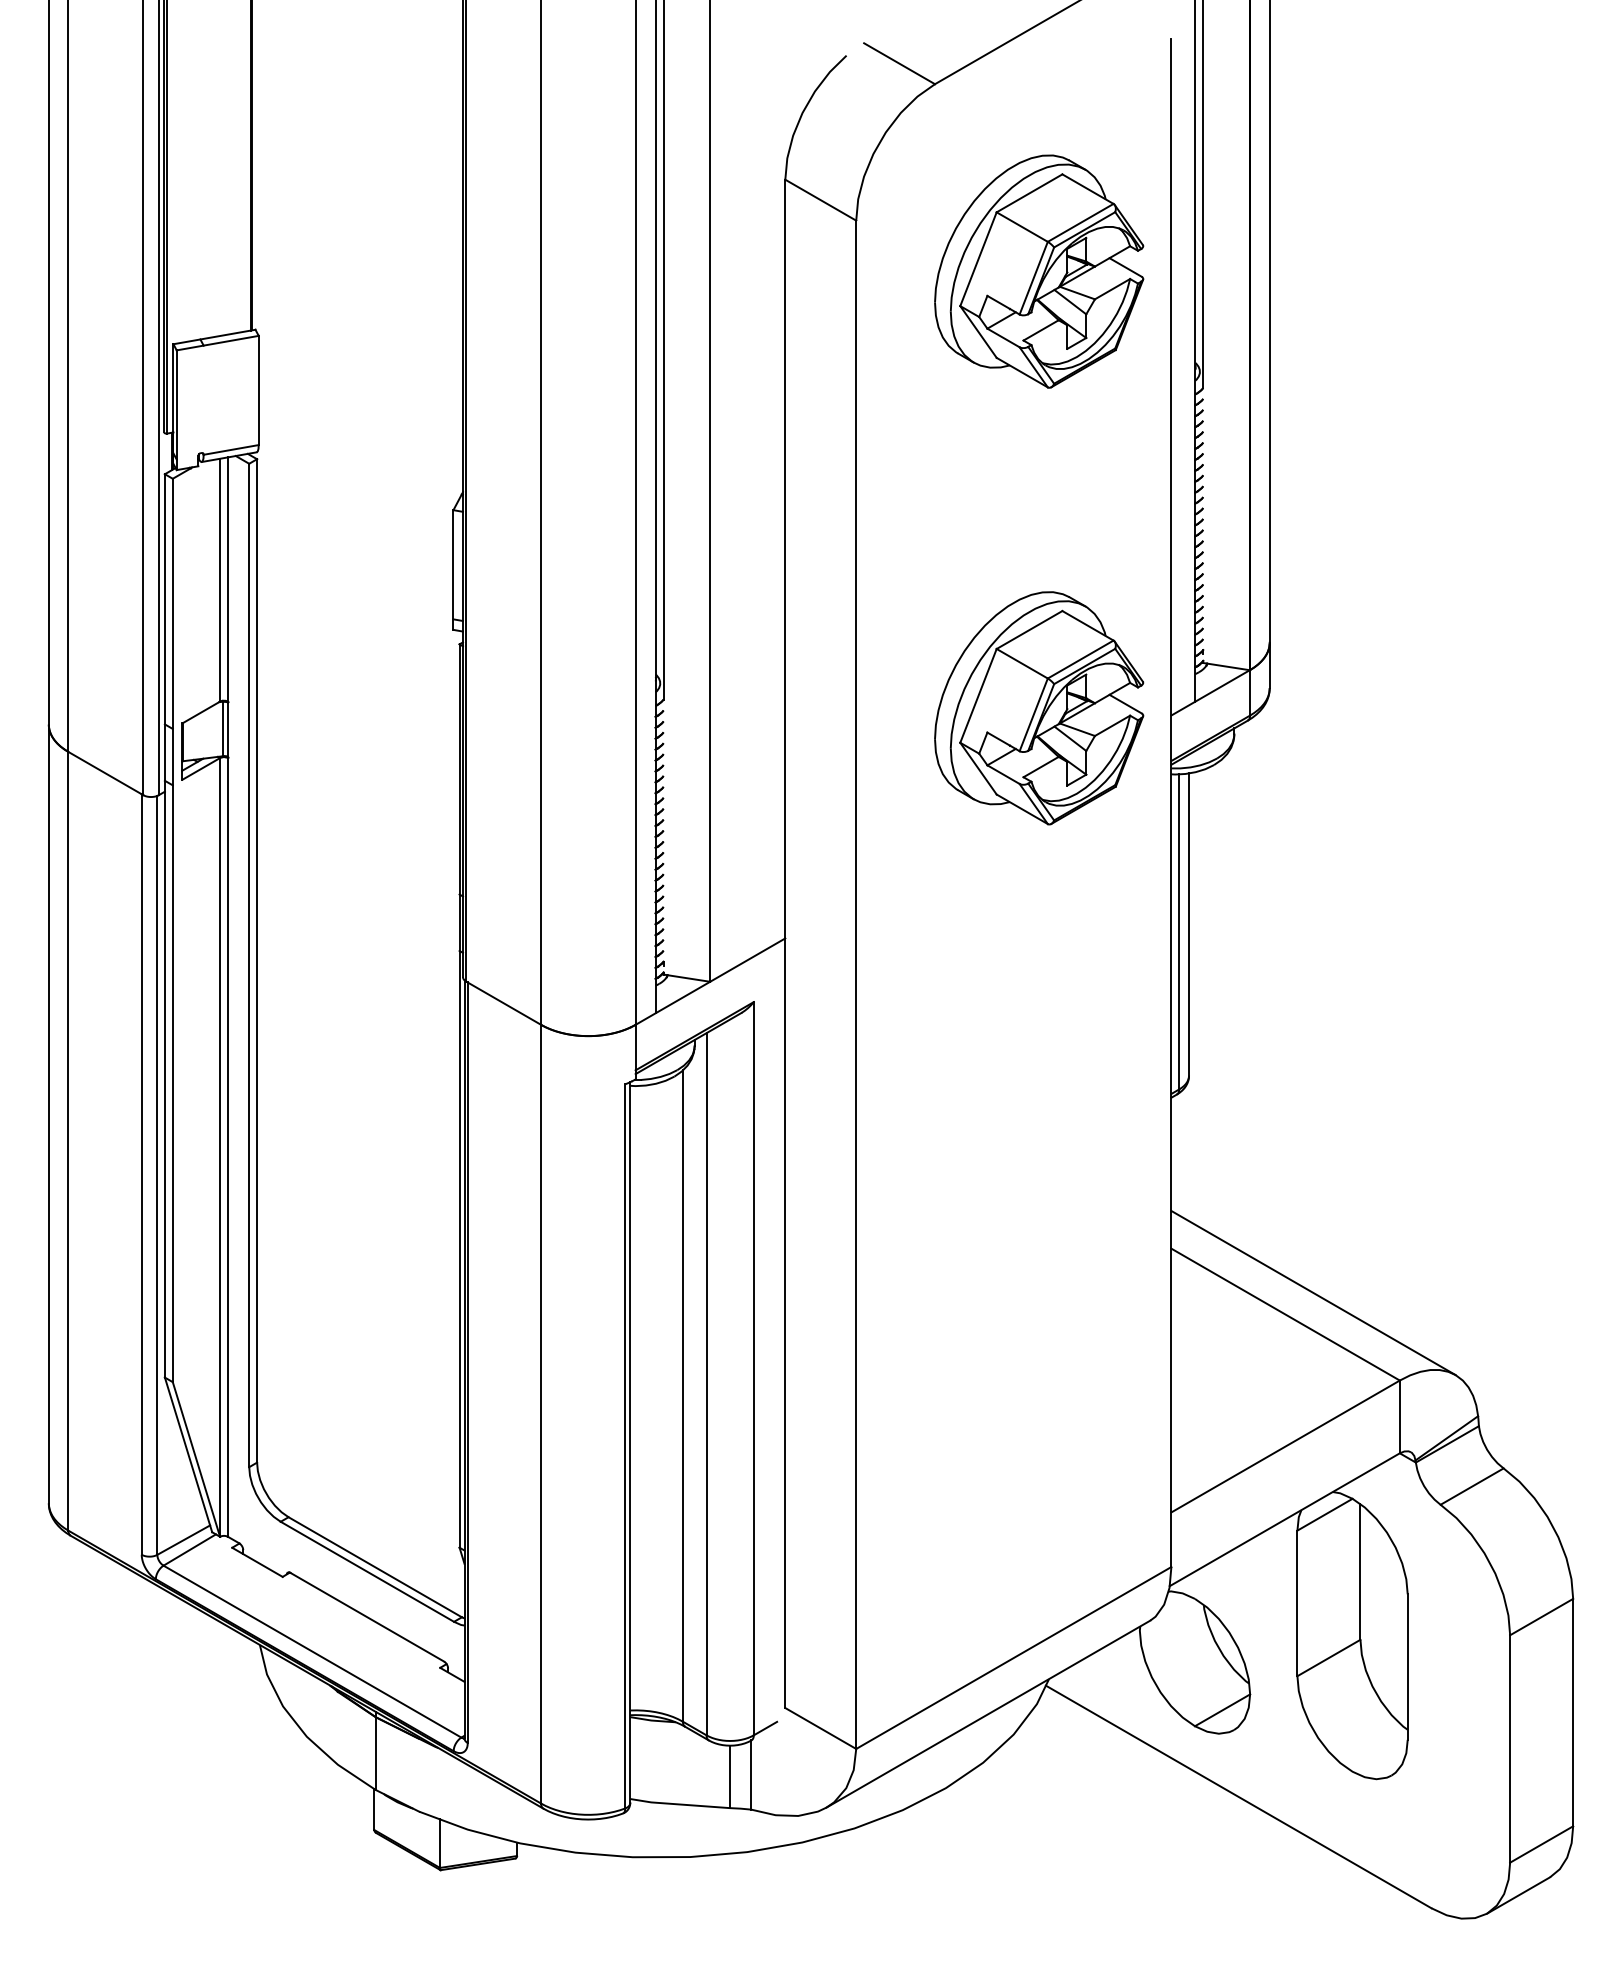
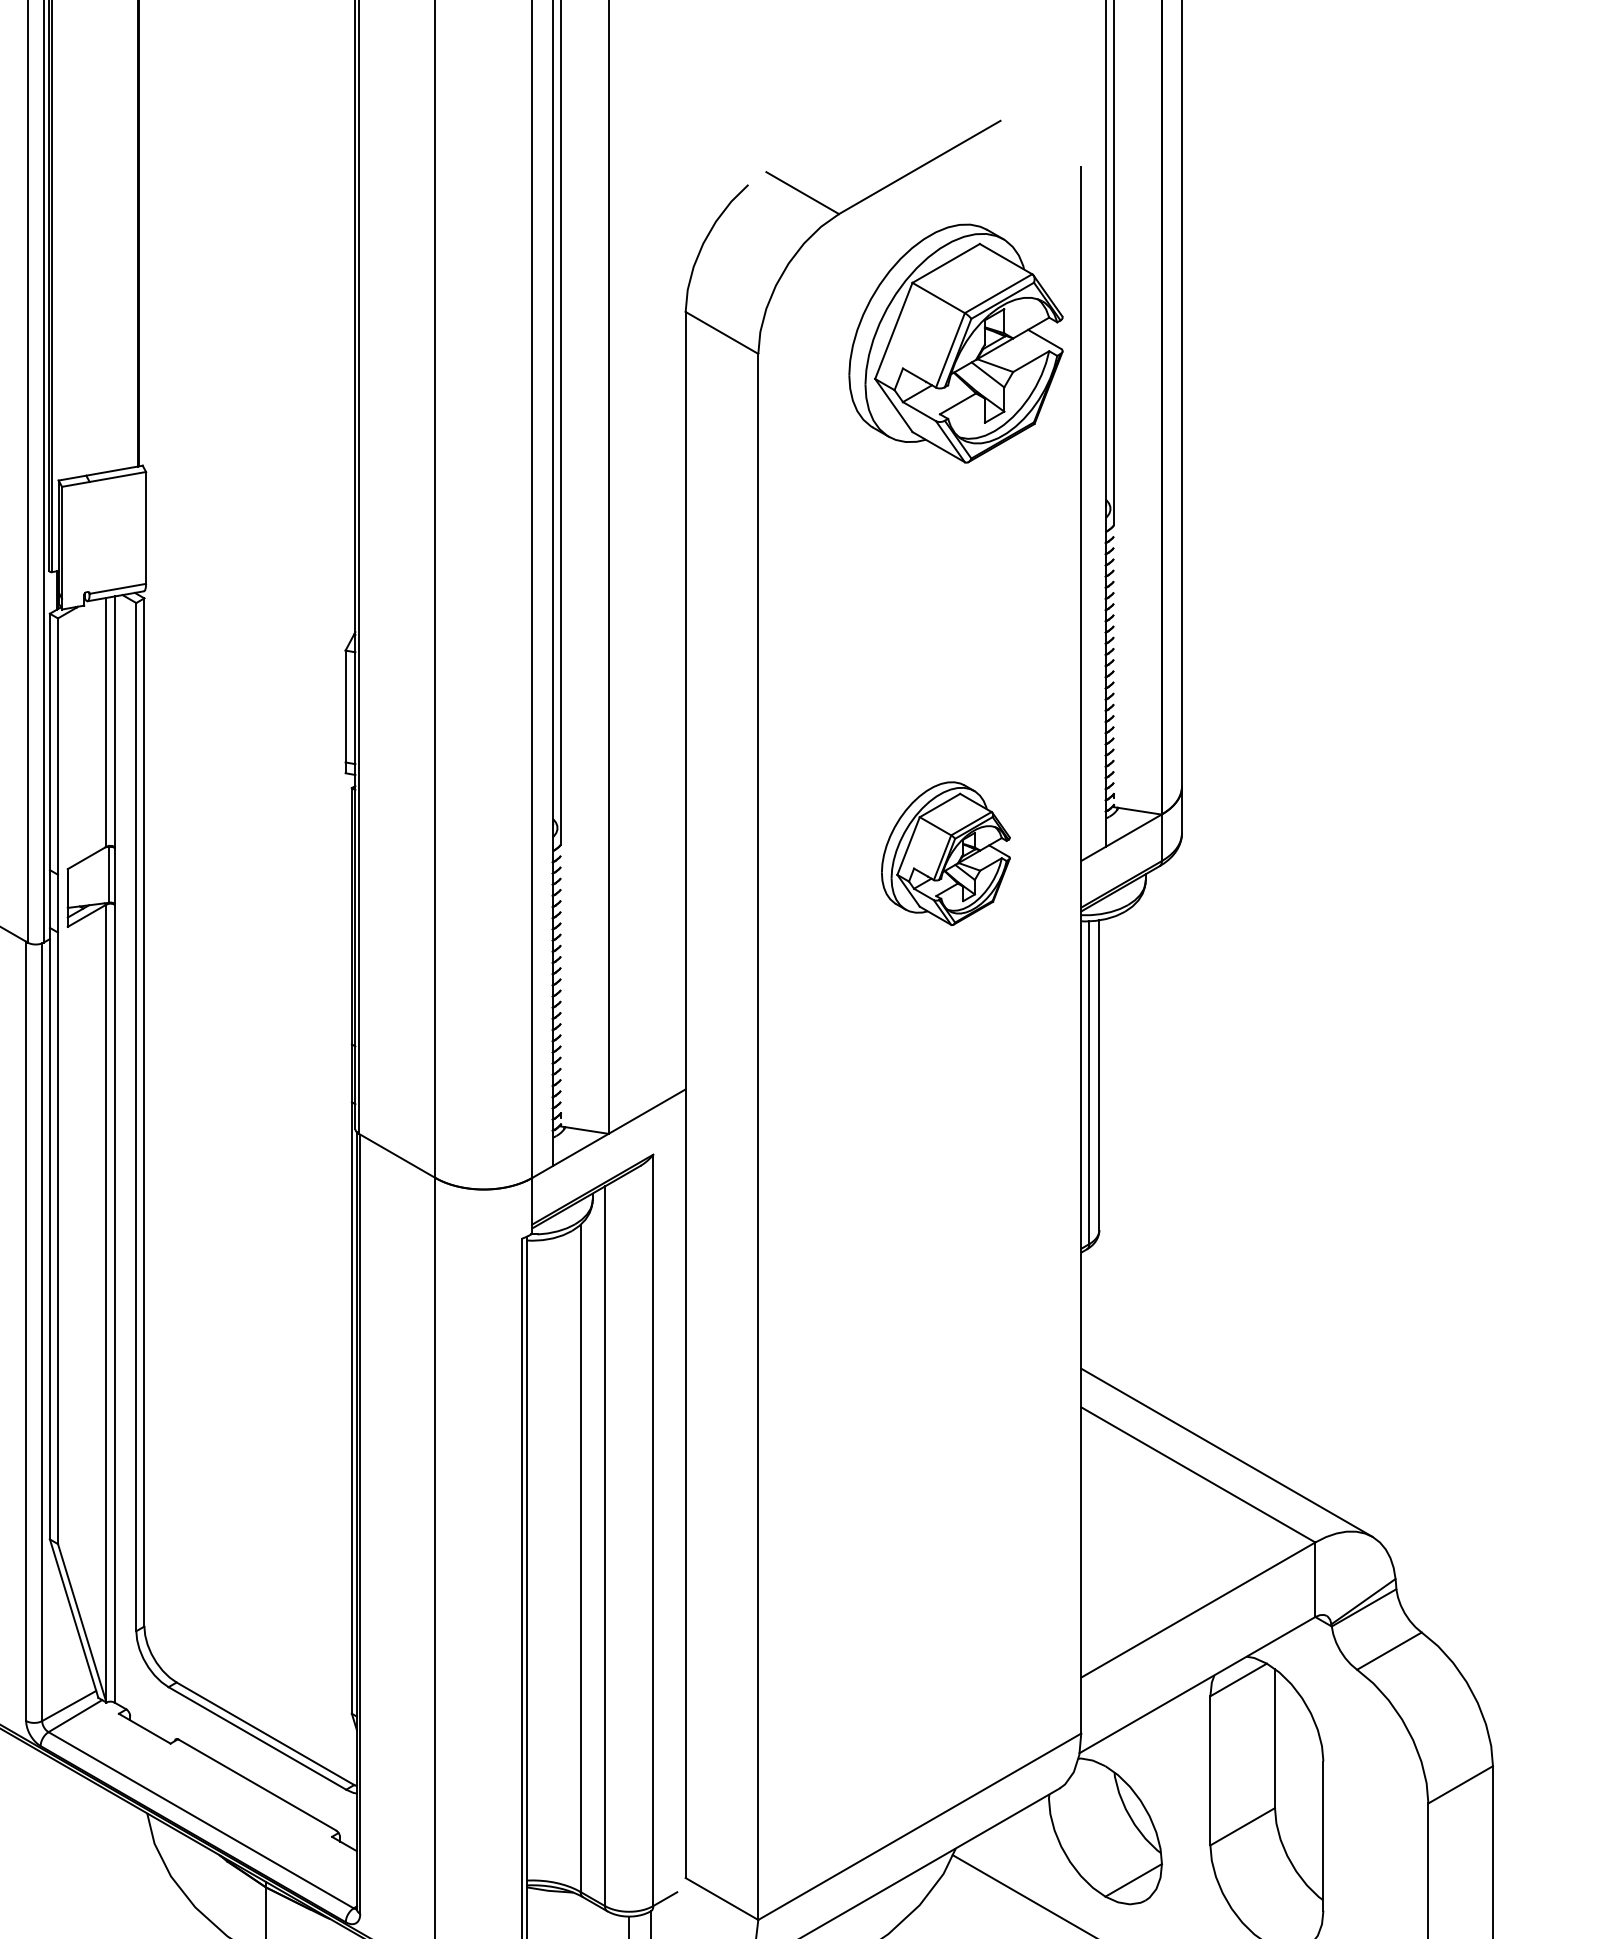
part: (1039, 271) -> (956, 343), moved
part: (1039, 708) -> (946, 853), size x0.6

